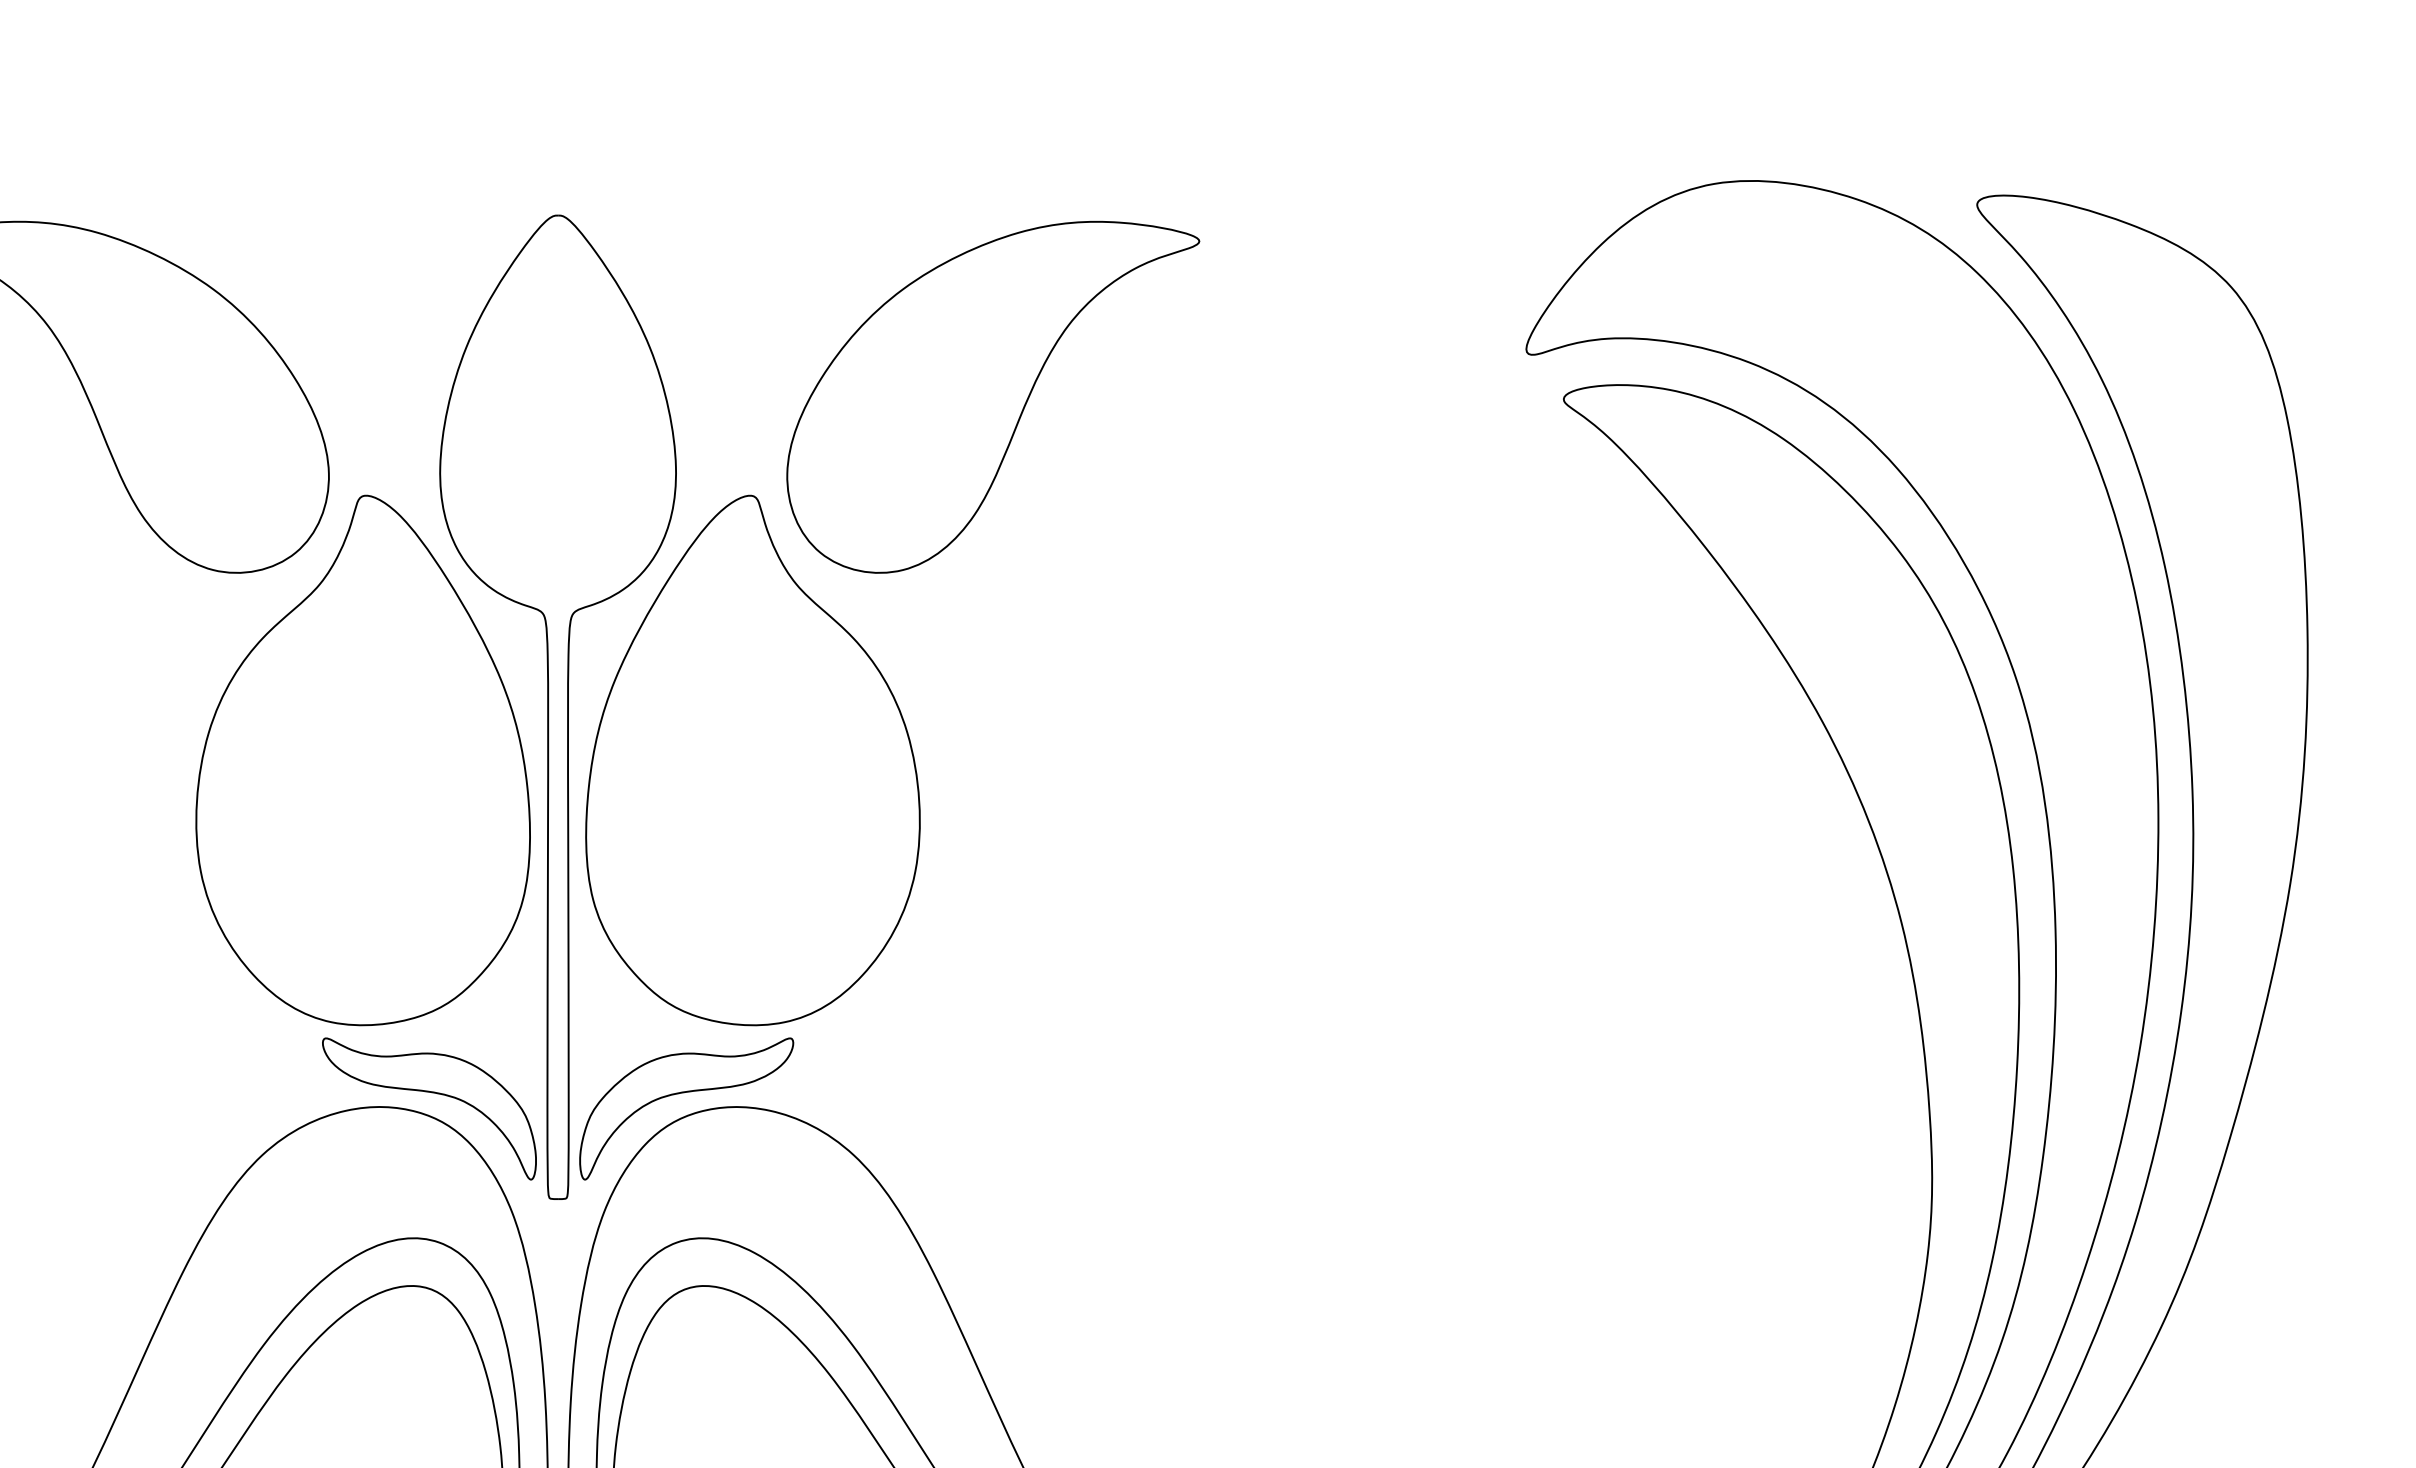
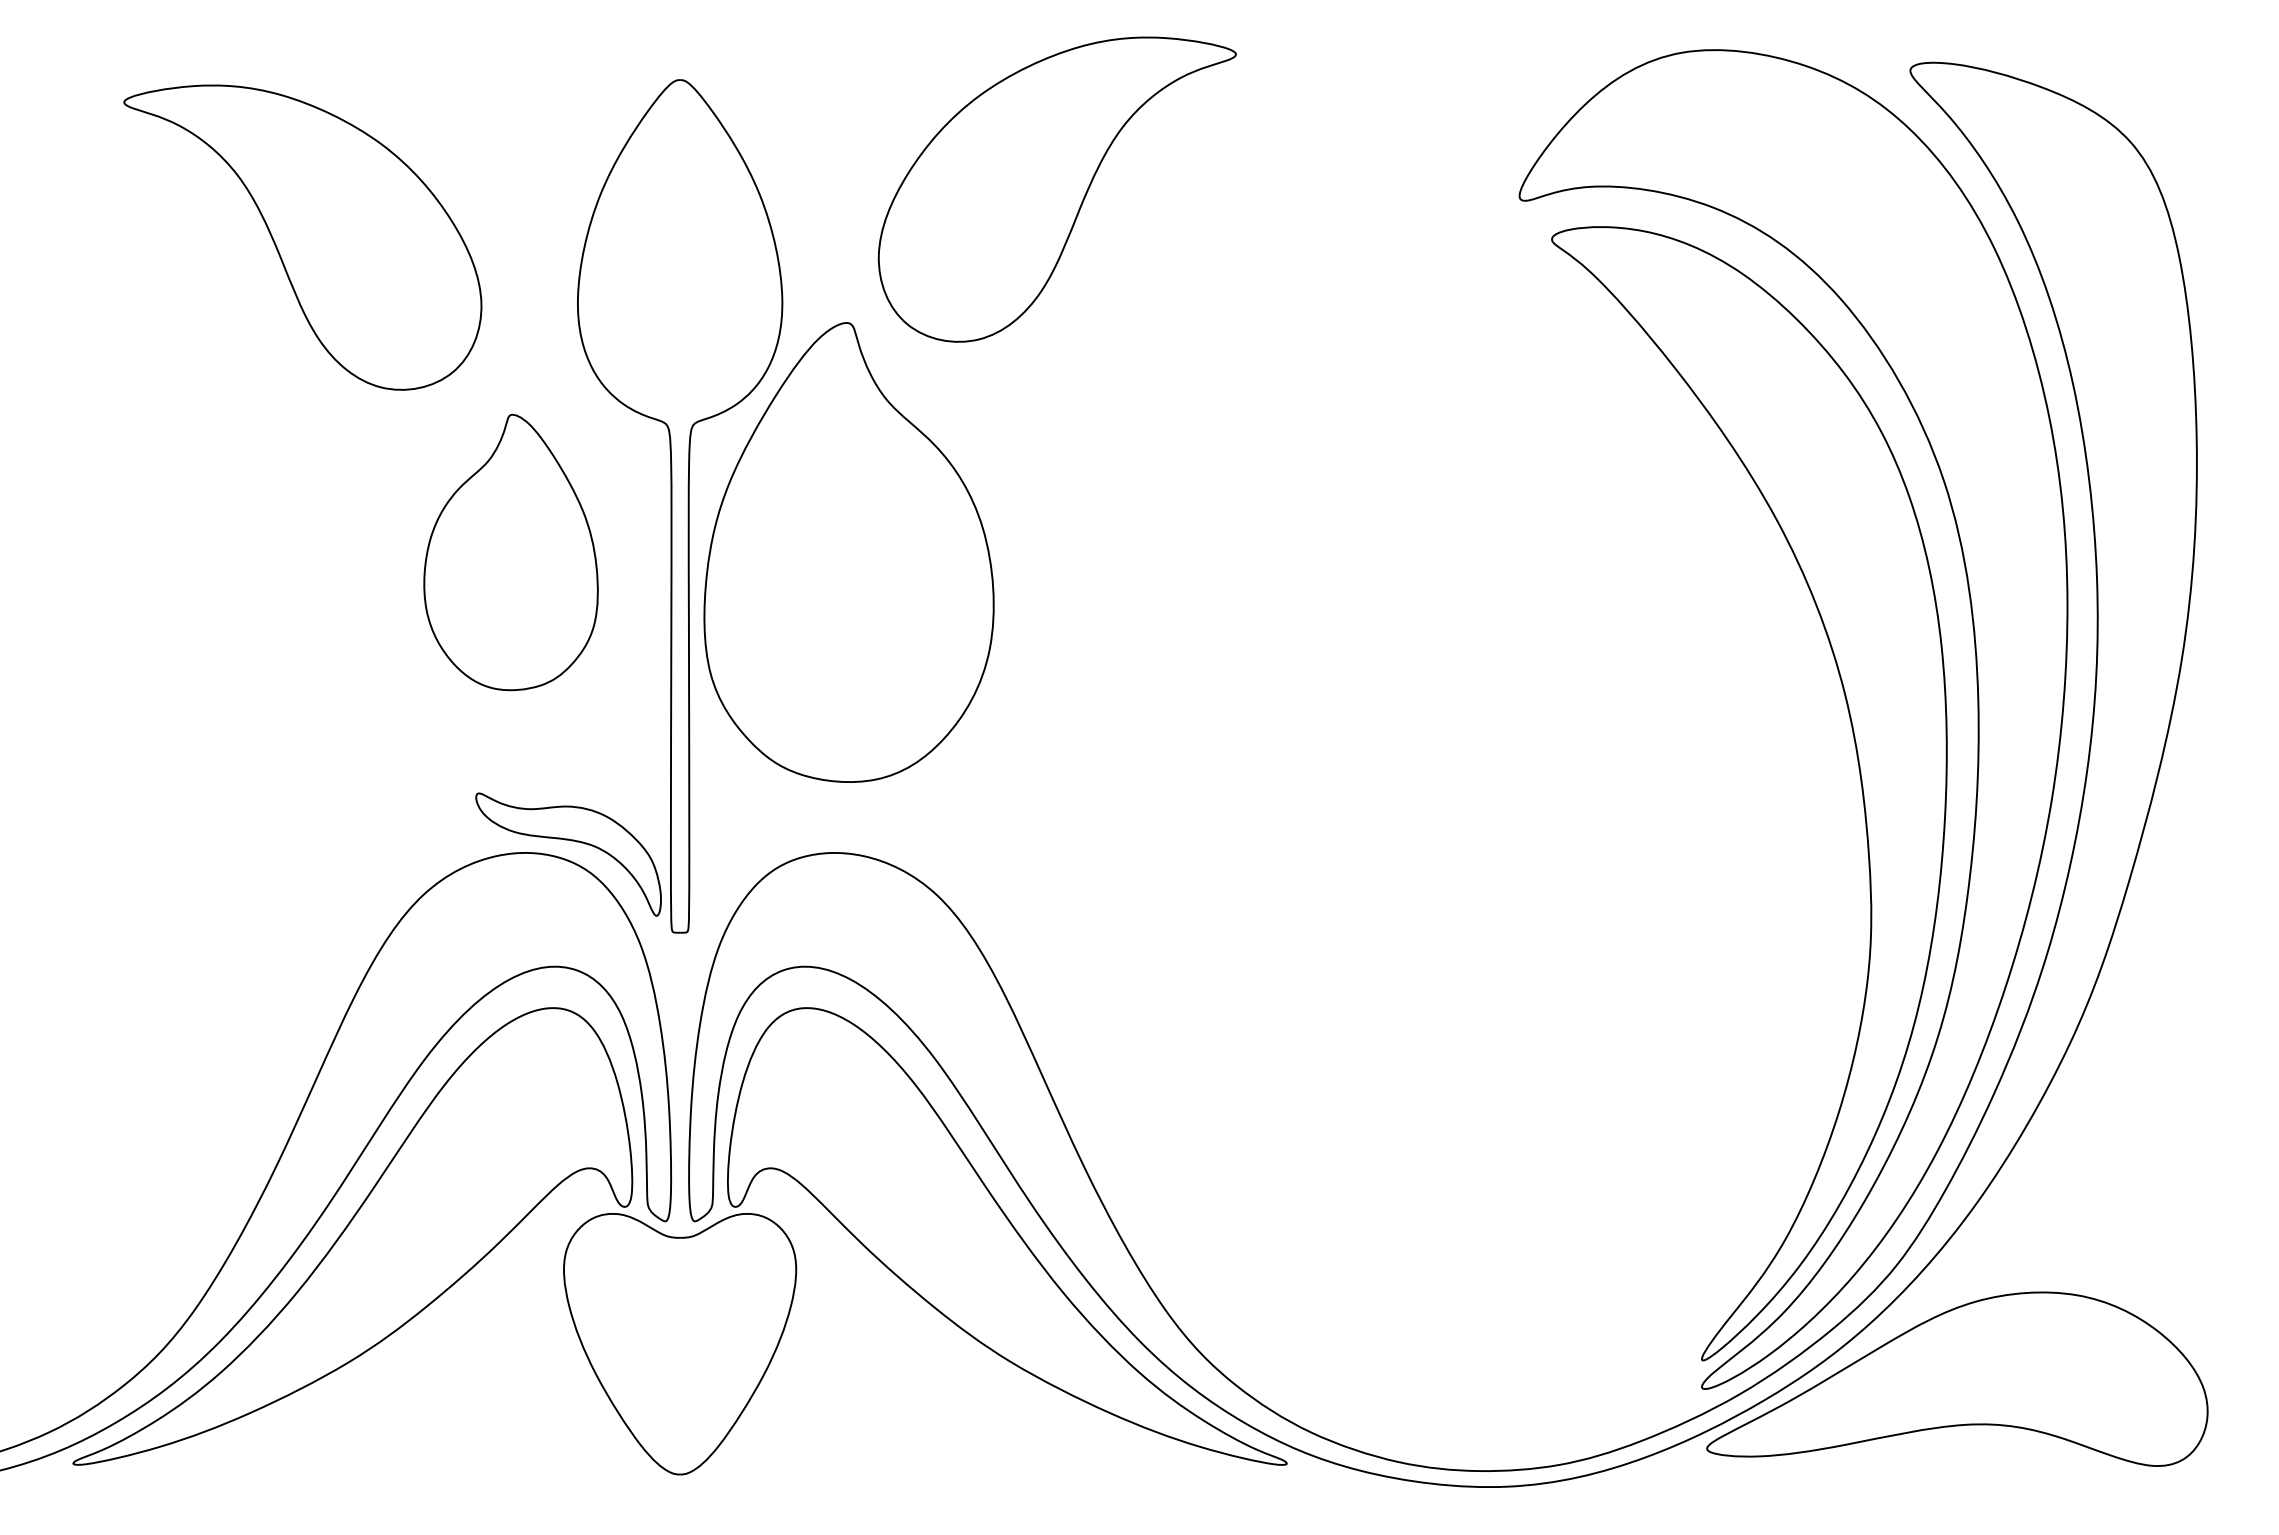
part: (992, 397) -> (1056, 189), moved
part: (362, 760) -> (510, 552), size x0.6
part: (683, 1093) -> (788, 841), removed

